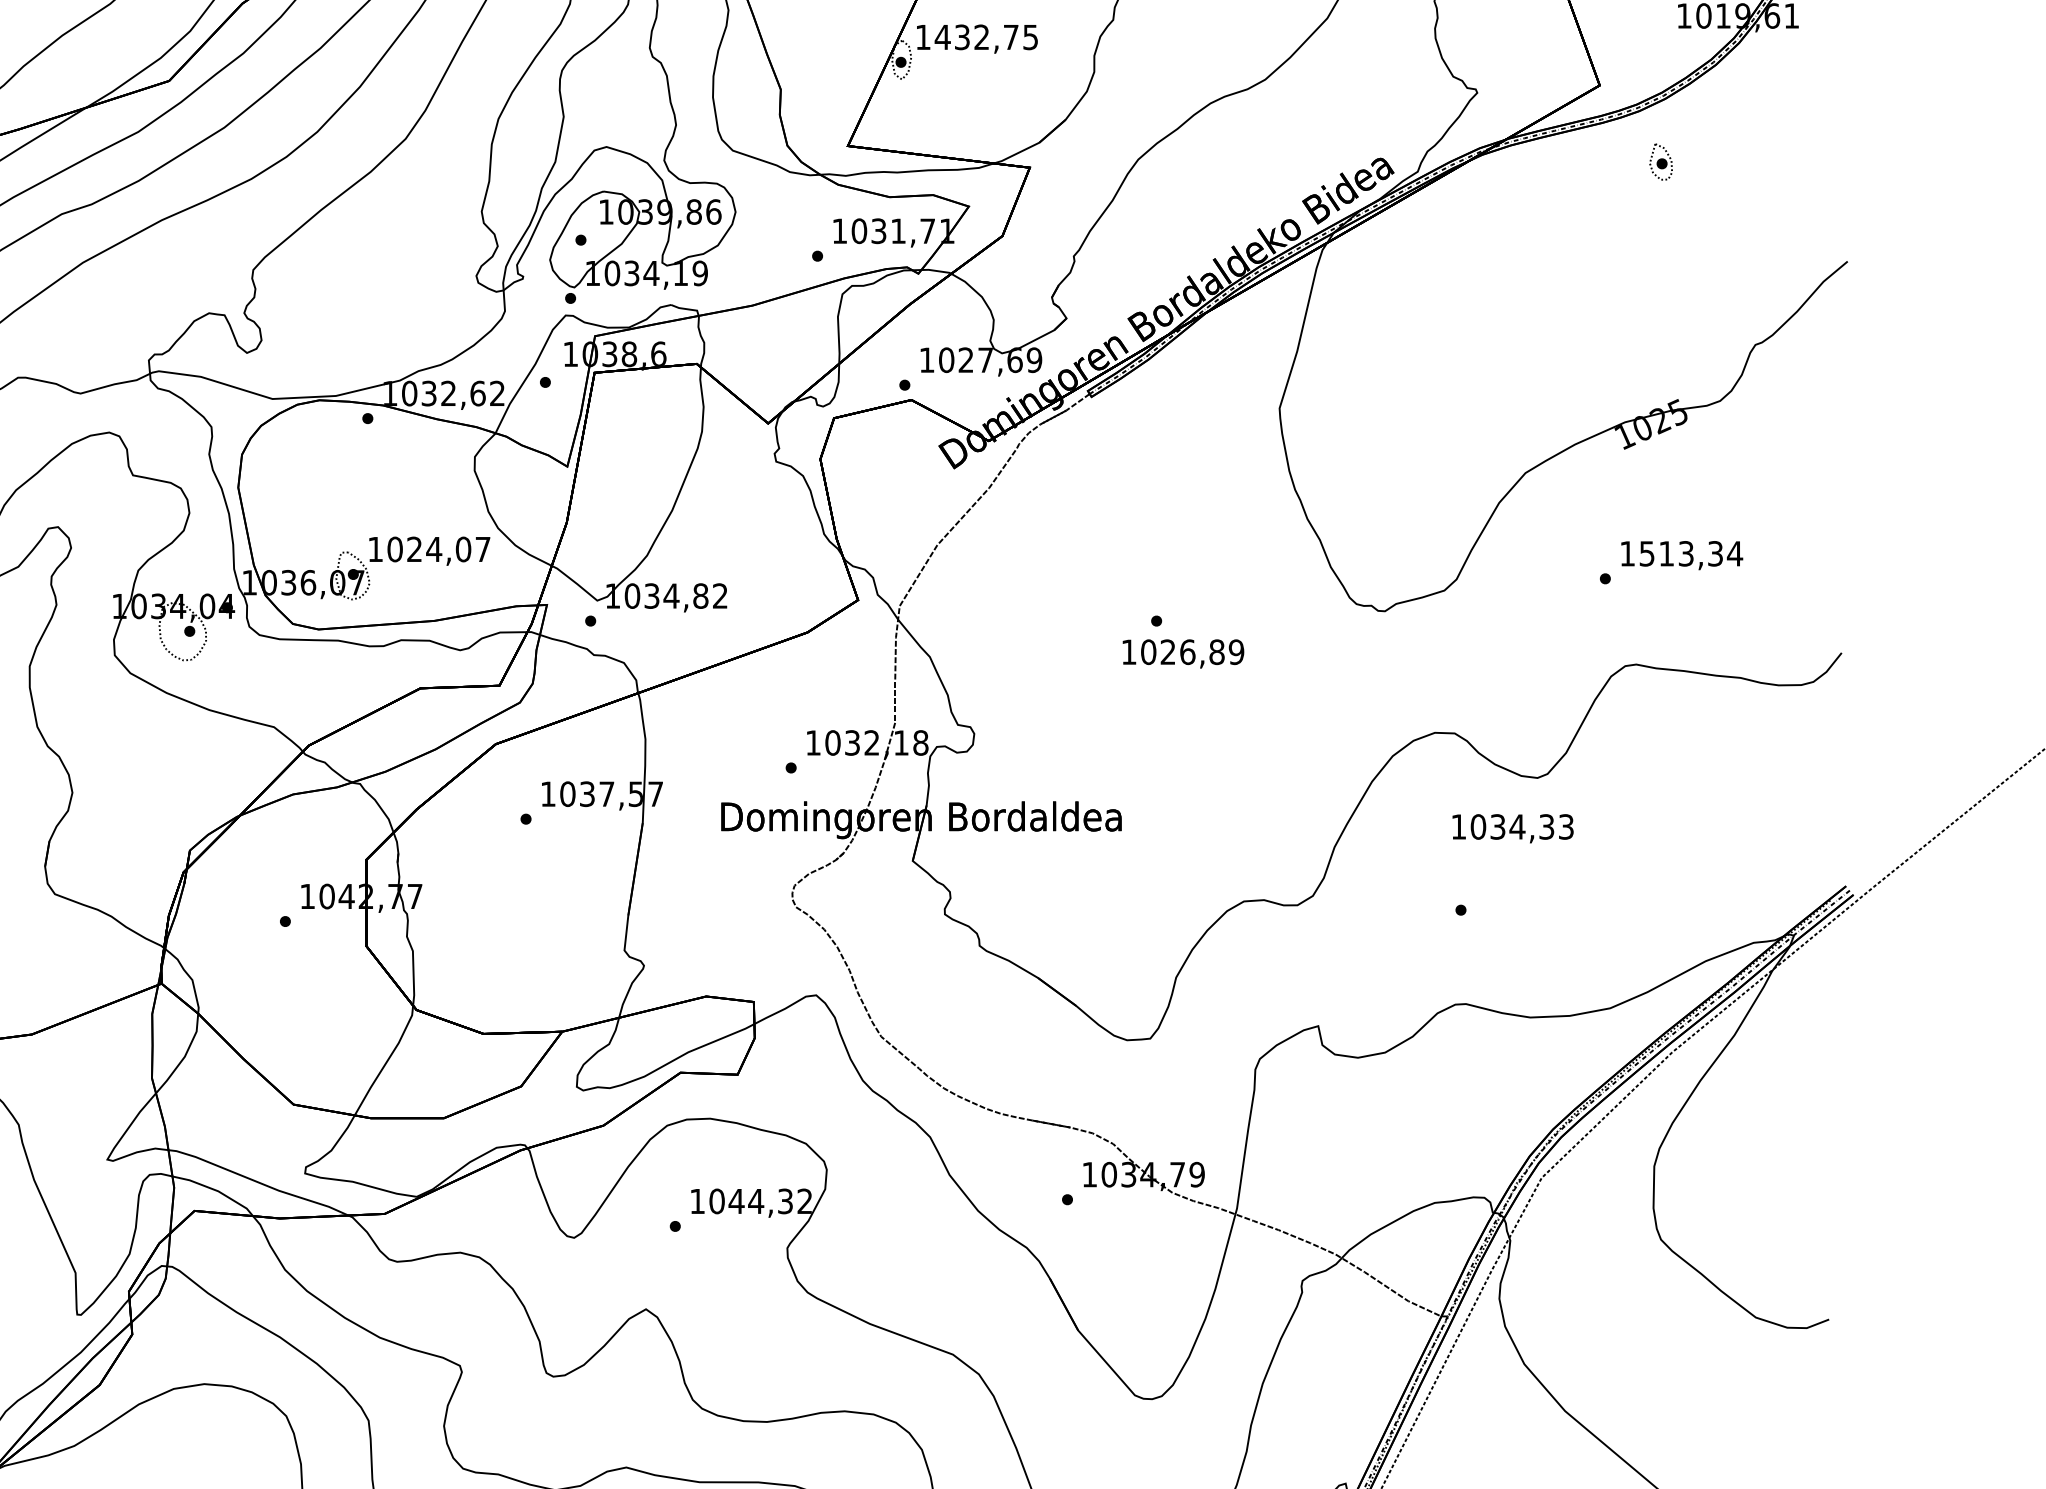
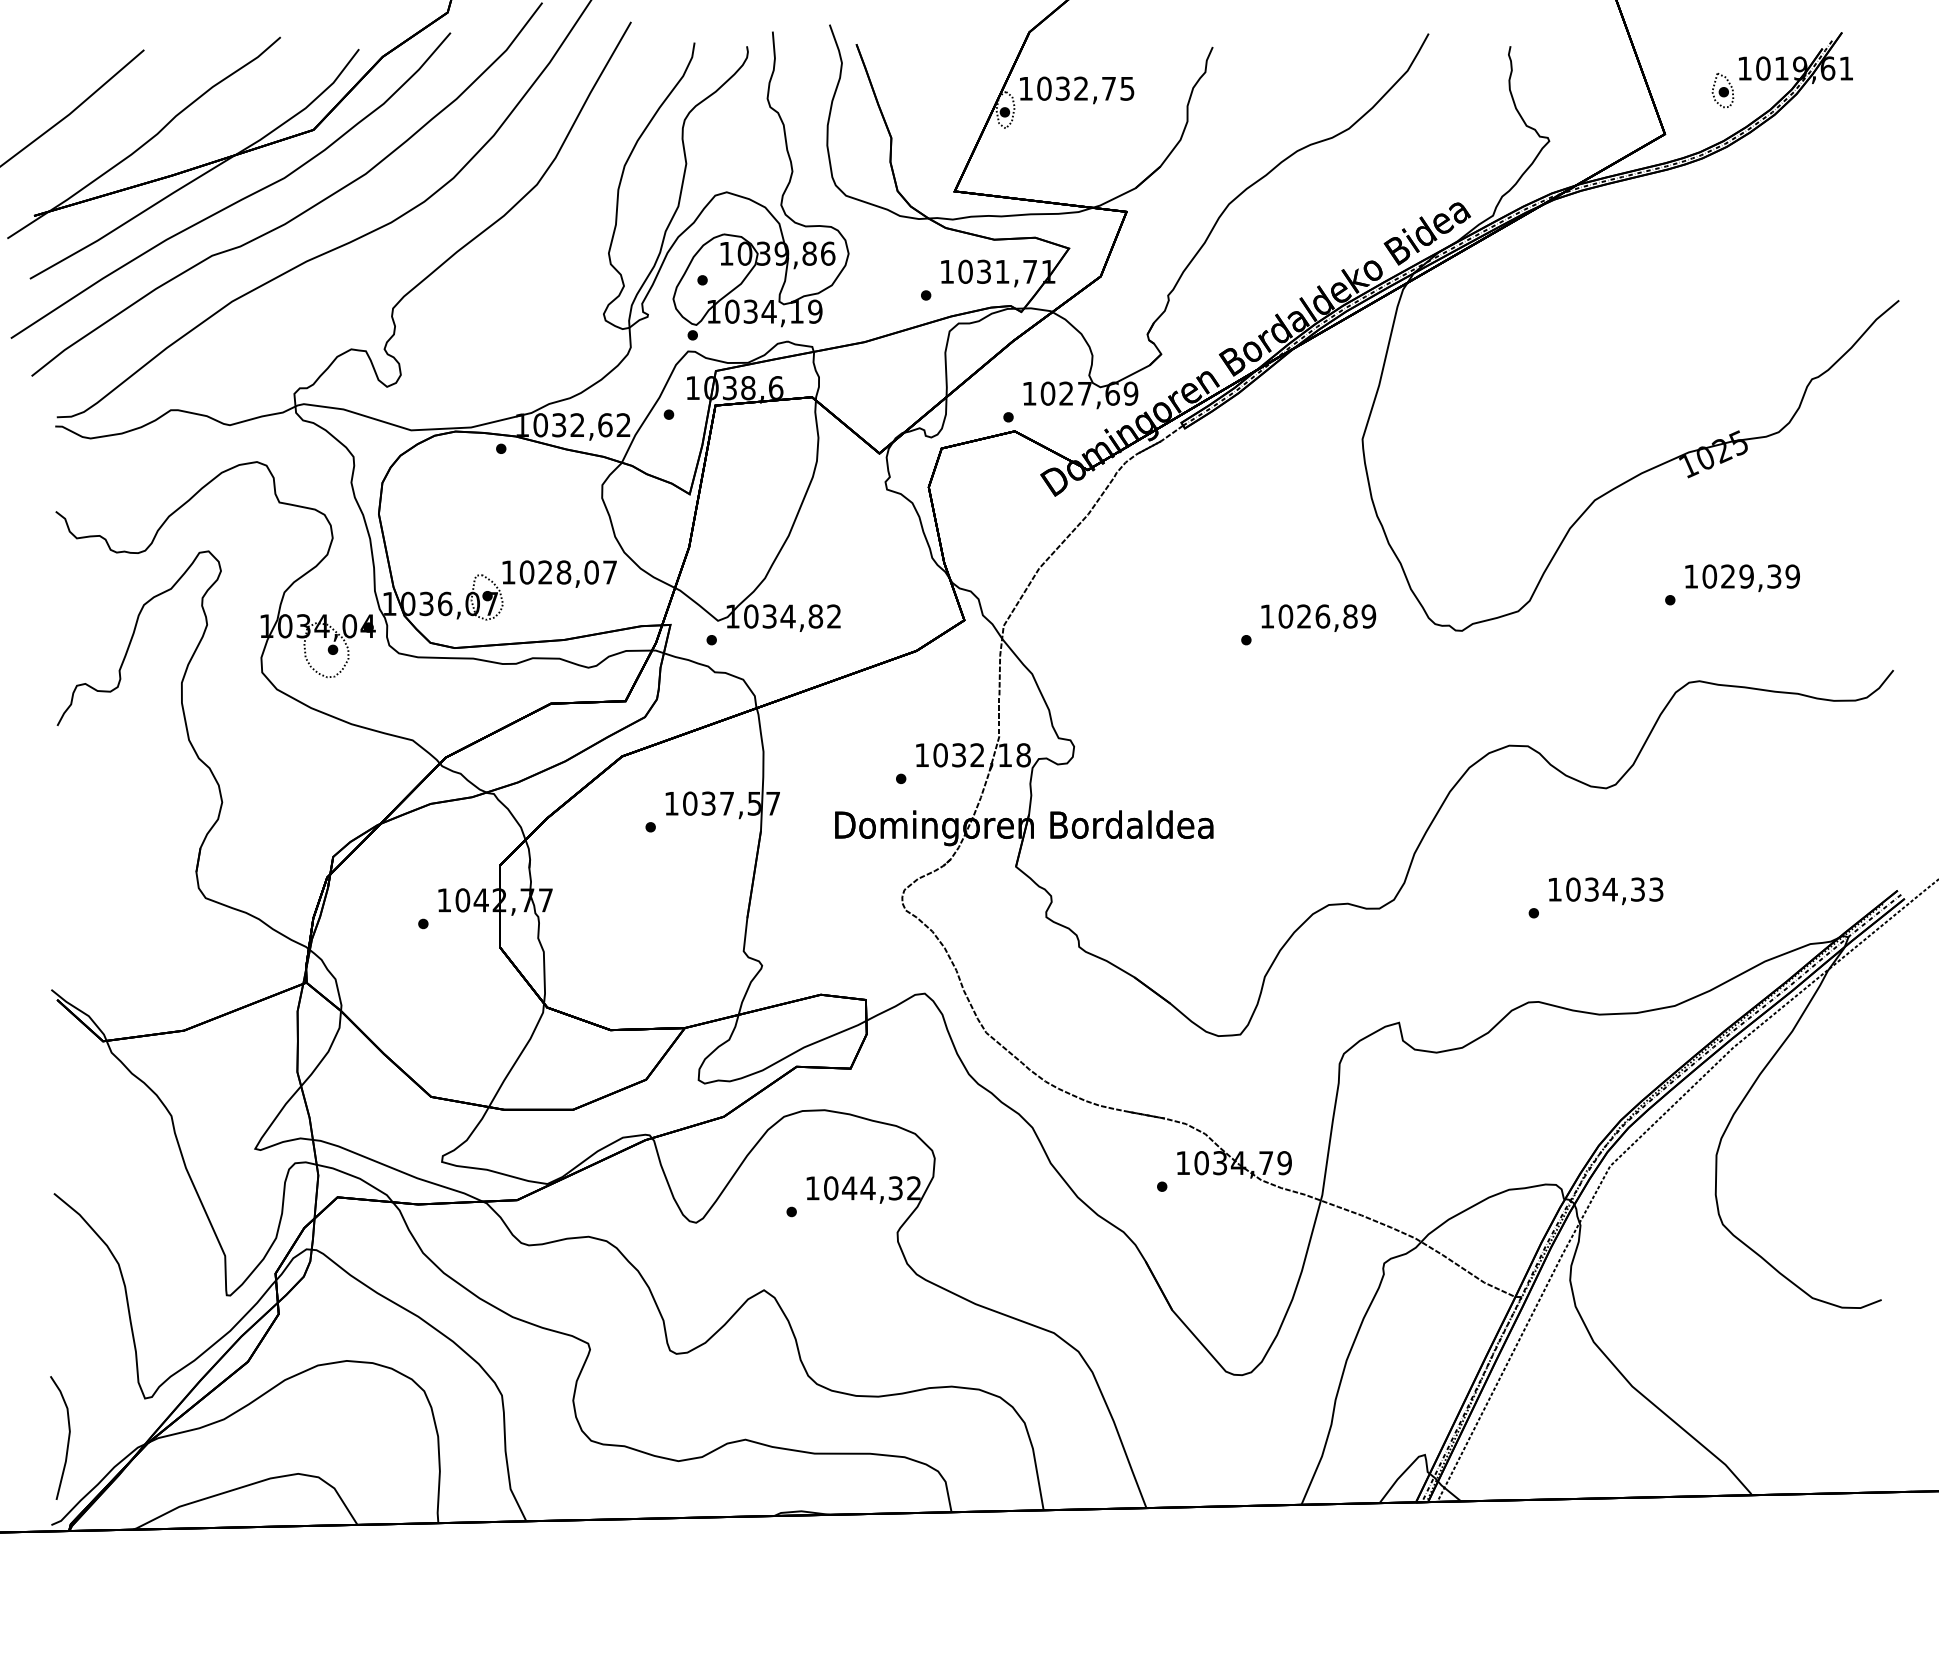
text: (942, 37) -> (1044, 88), 1432,75 -> 1032,75
part: (1660, 162) -> (1722, 90), moved
text: (433, 549) -> (563, 572), 1024,07 -> 1028,07
text: (1691, 553) -> (1751, 576), 1513,34 -> 1029,39
text: (1183, 653) -> (1318, 617), moved
text: (1513, 828) -> (1606, 891), moved

